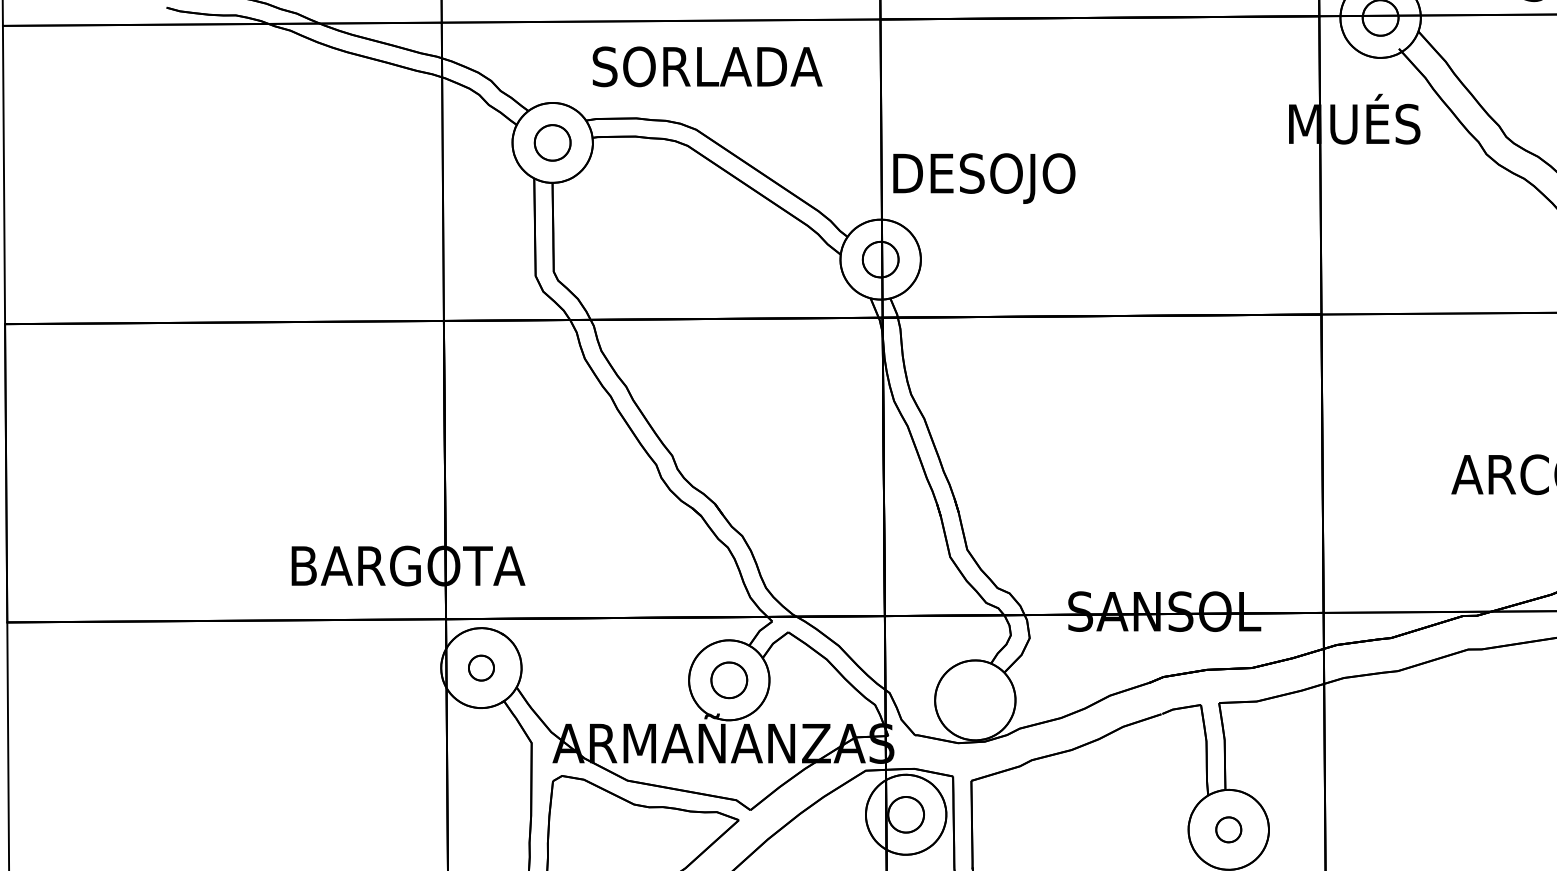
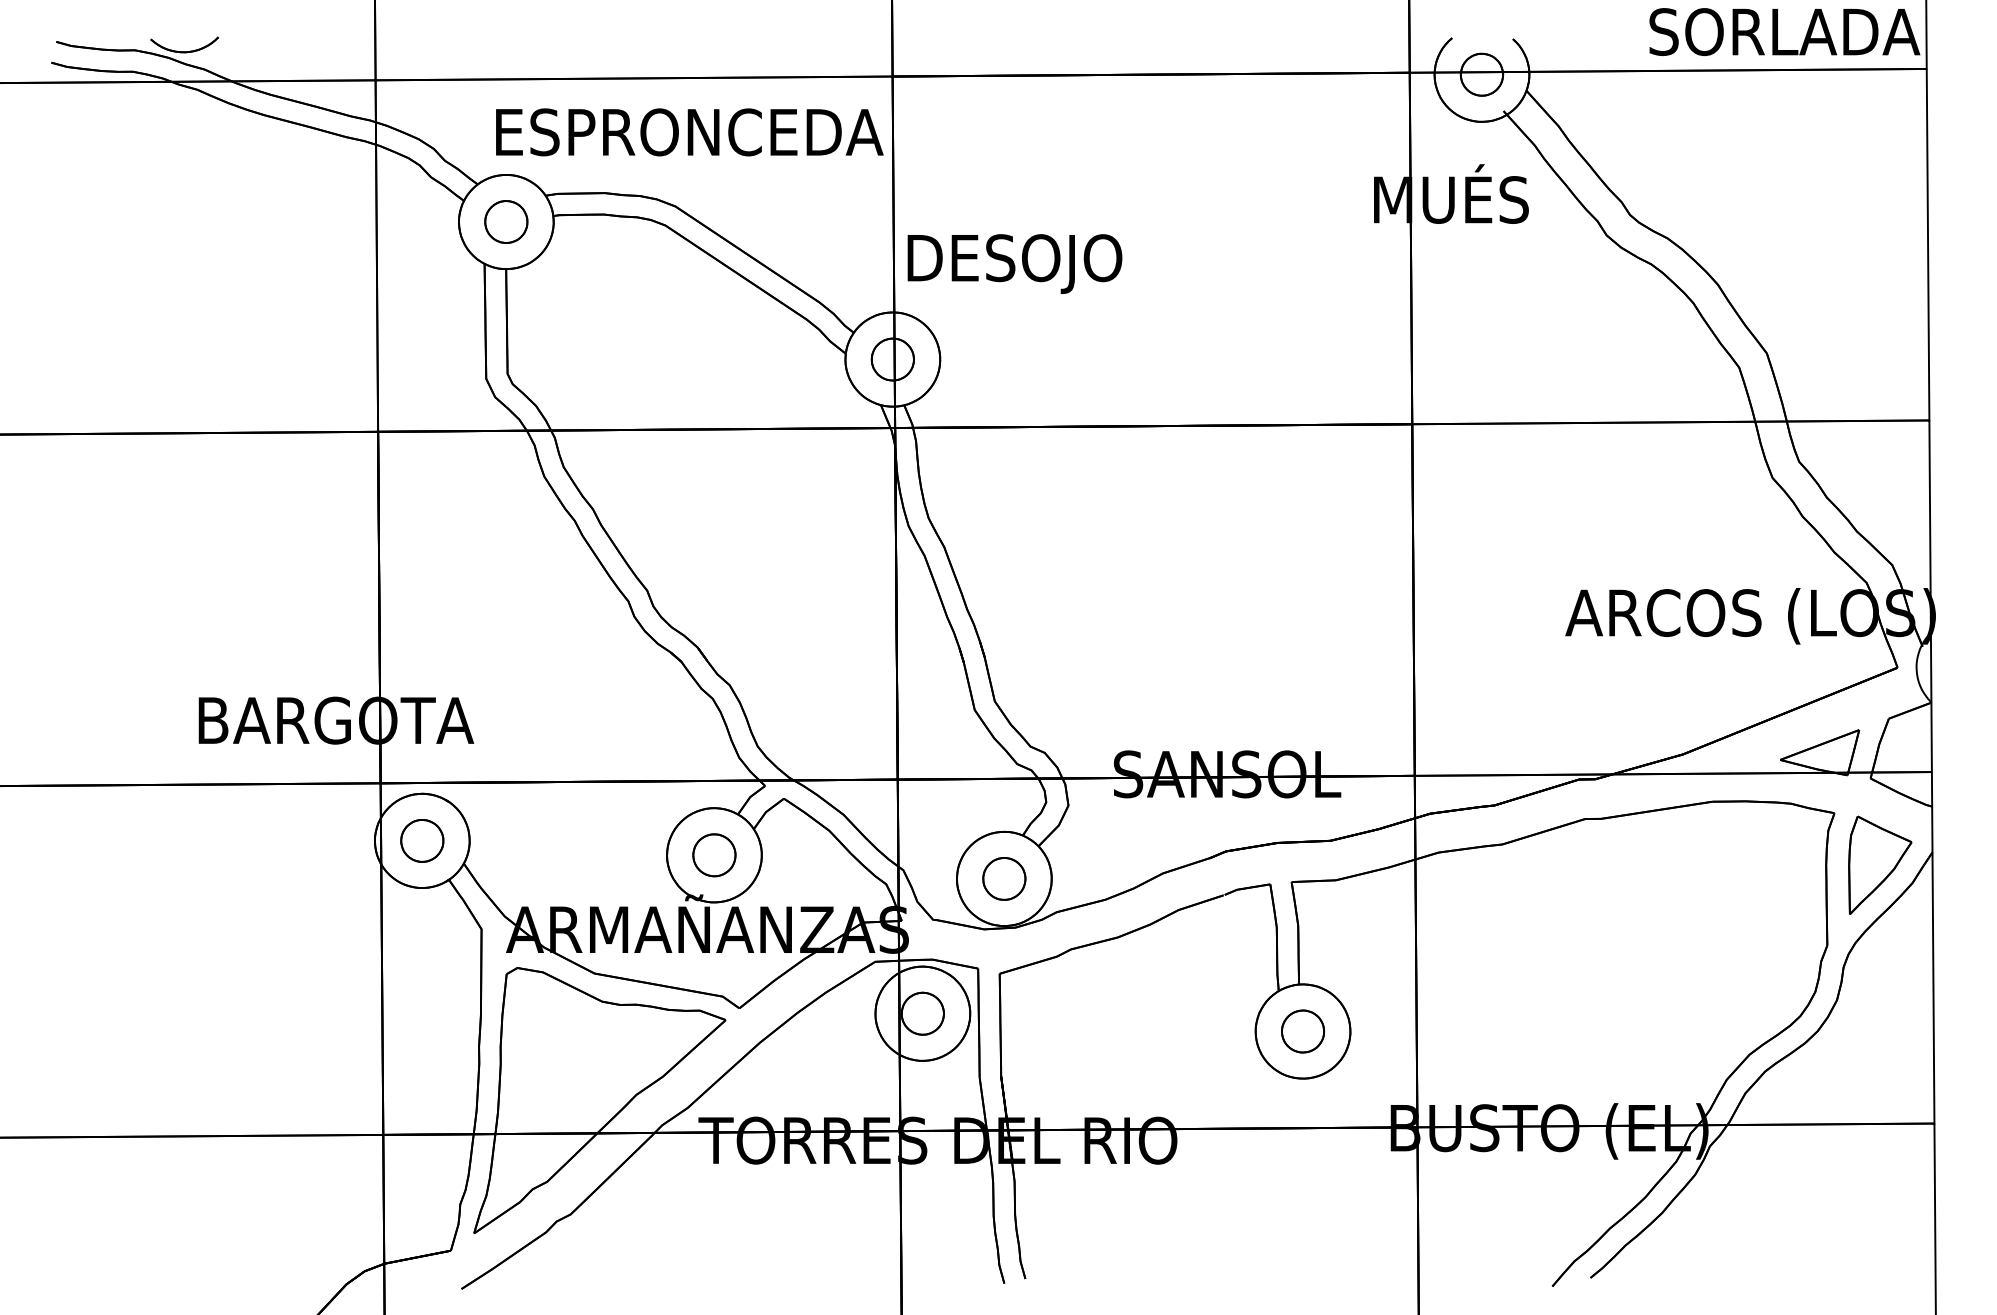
text: (708, 66) -> (689, 132), SORLADA -> ESPRONCEDA
part: (481, 667) -> (422, 840), size x1.43
part: (975, 700) -> (1004, 878), added
part: (1228, 829) -> (1302, 1031), size x1.43

